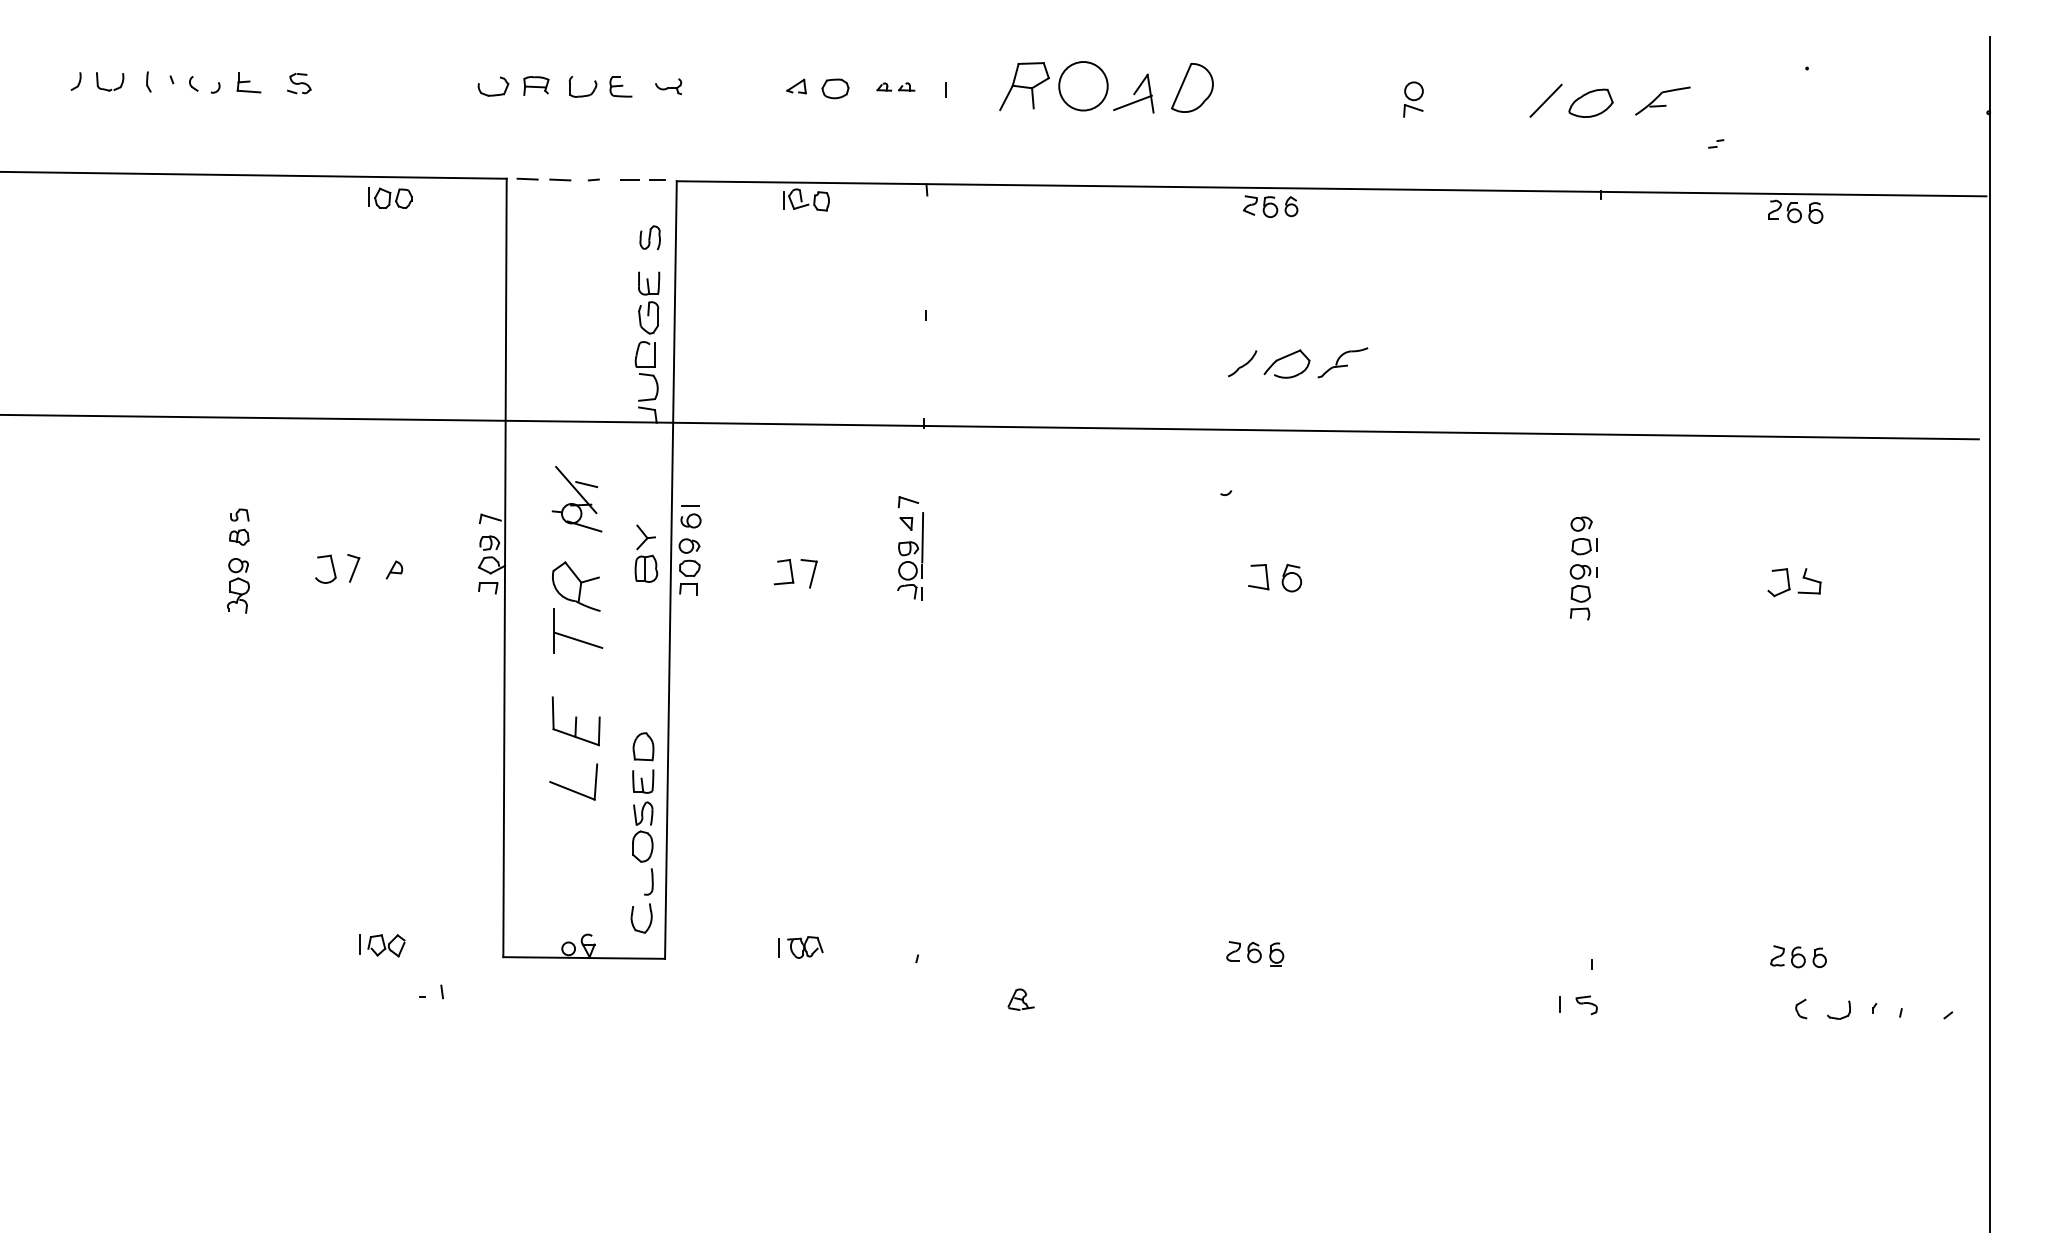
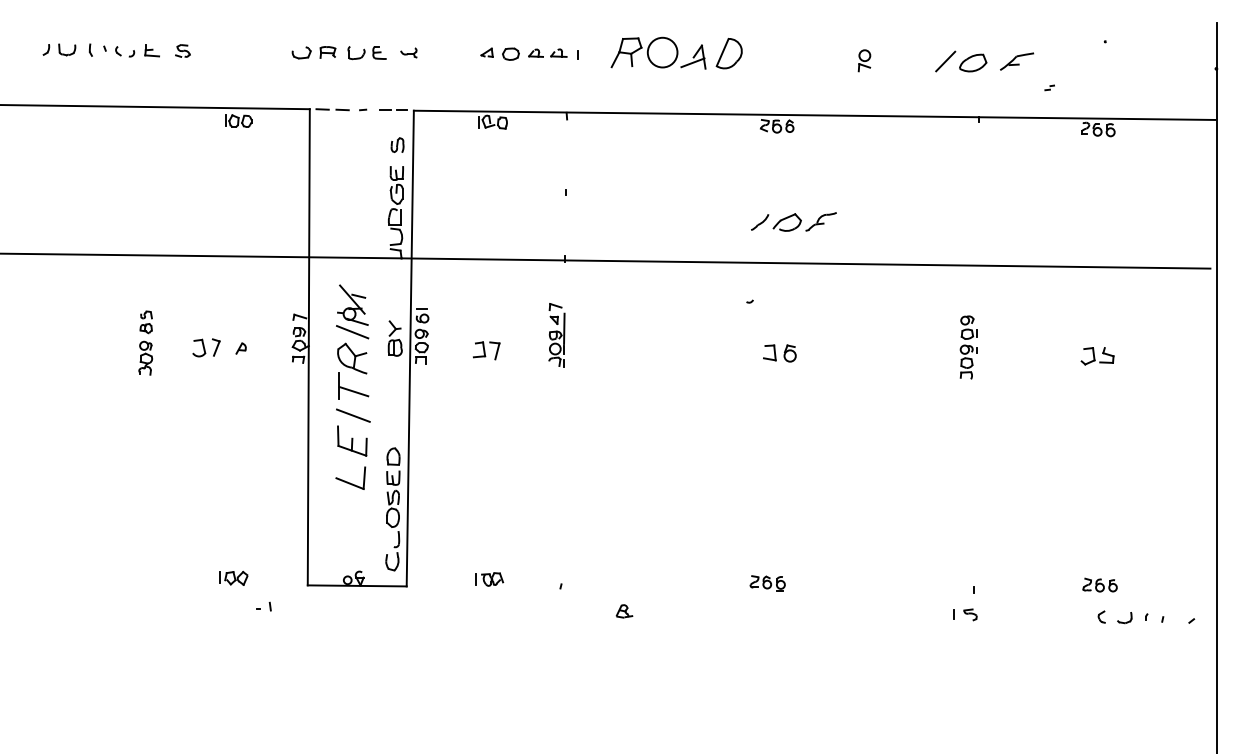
part: (895, 86) -> (547, 52), size x1.67
line: (576, 543) -> (352, 332), added
line: (576, 679) -> (352, 415), added

